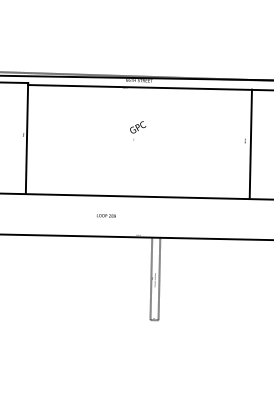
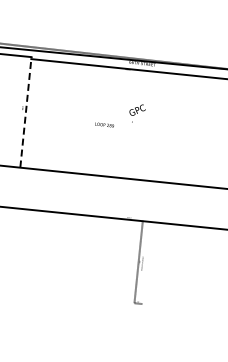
line: (27, 137) -> (26, 111), solid -> dashed
text: (106, 215) -> (104, 124), moved
line: (159, 278) -> (146, 262), removed

